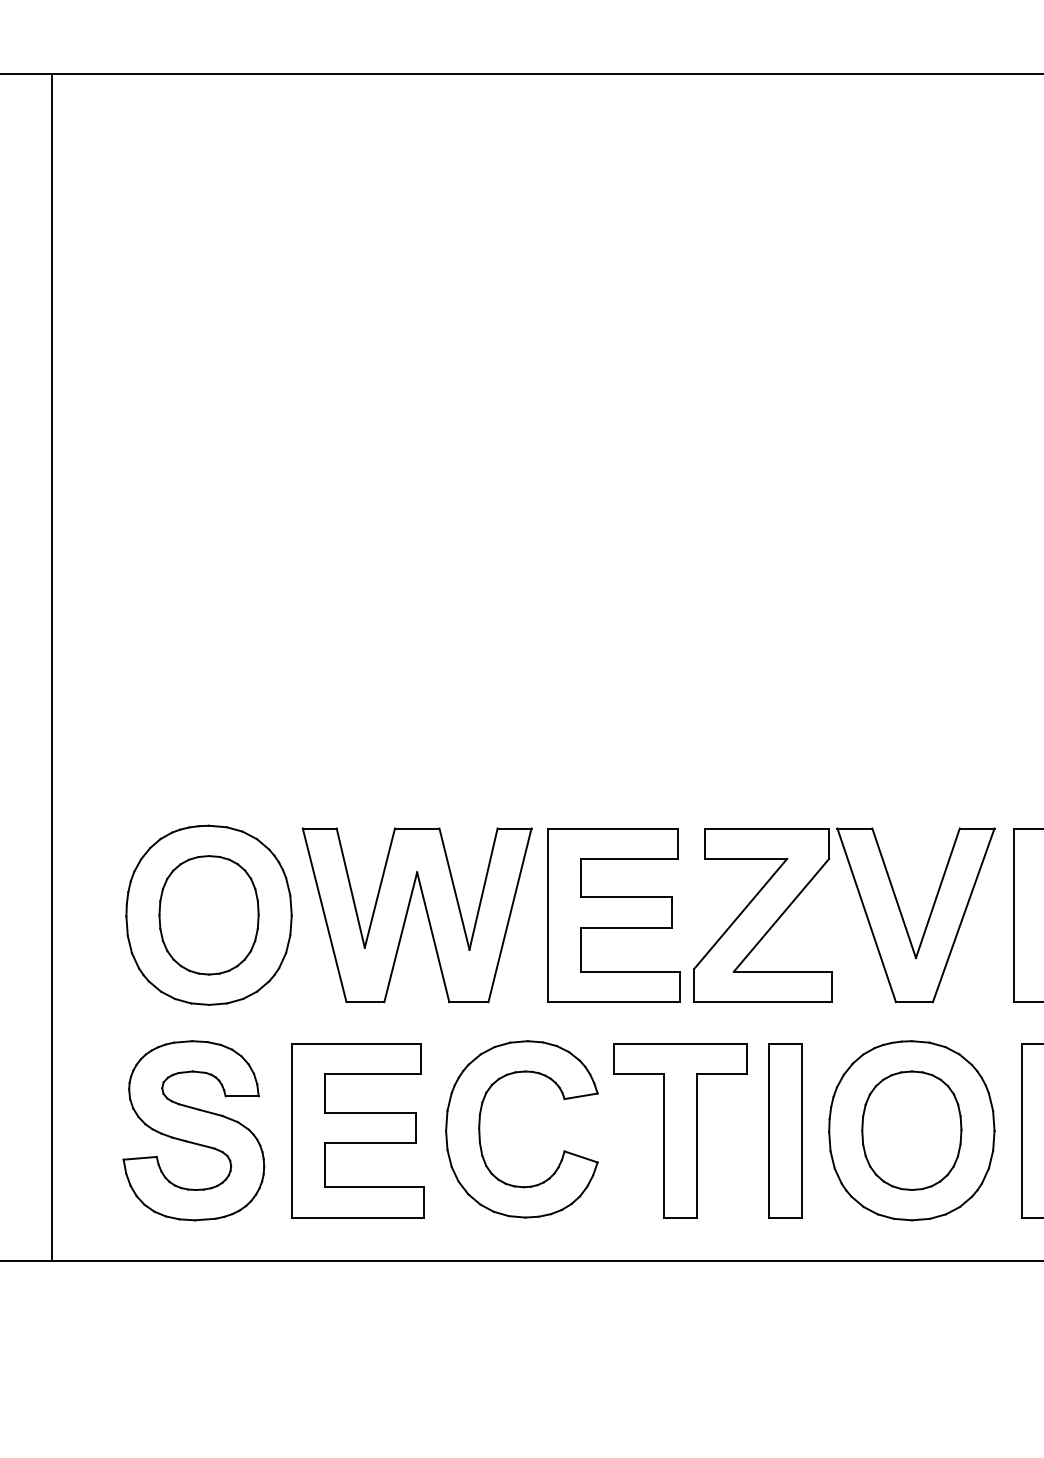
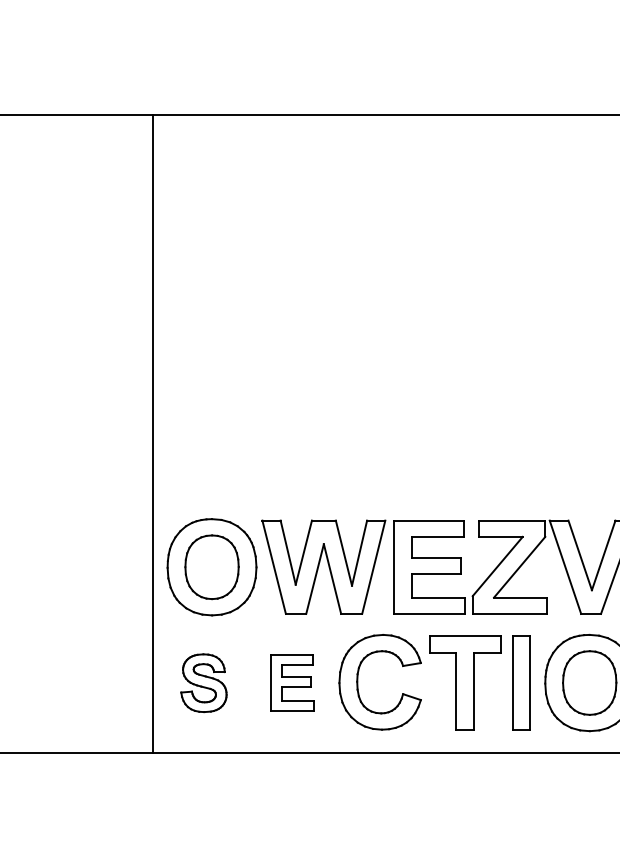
line: (51, 666) -> (152, 433), moved
part: (358, 1129) -> (292, 682), size x0.6
part: (193, 1131) -> (203, 683), size x0.6

